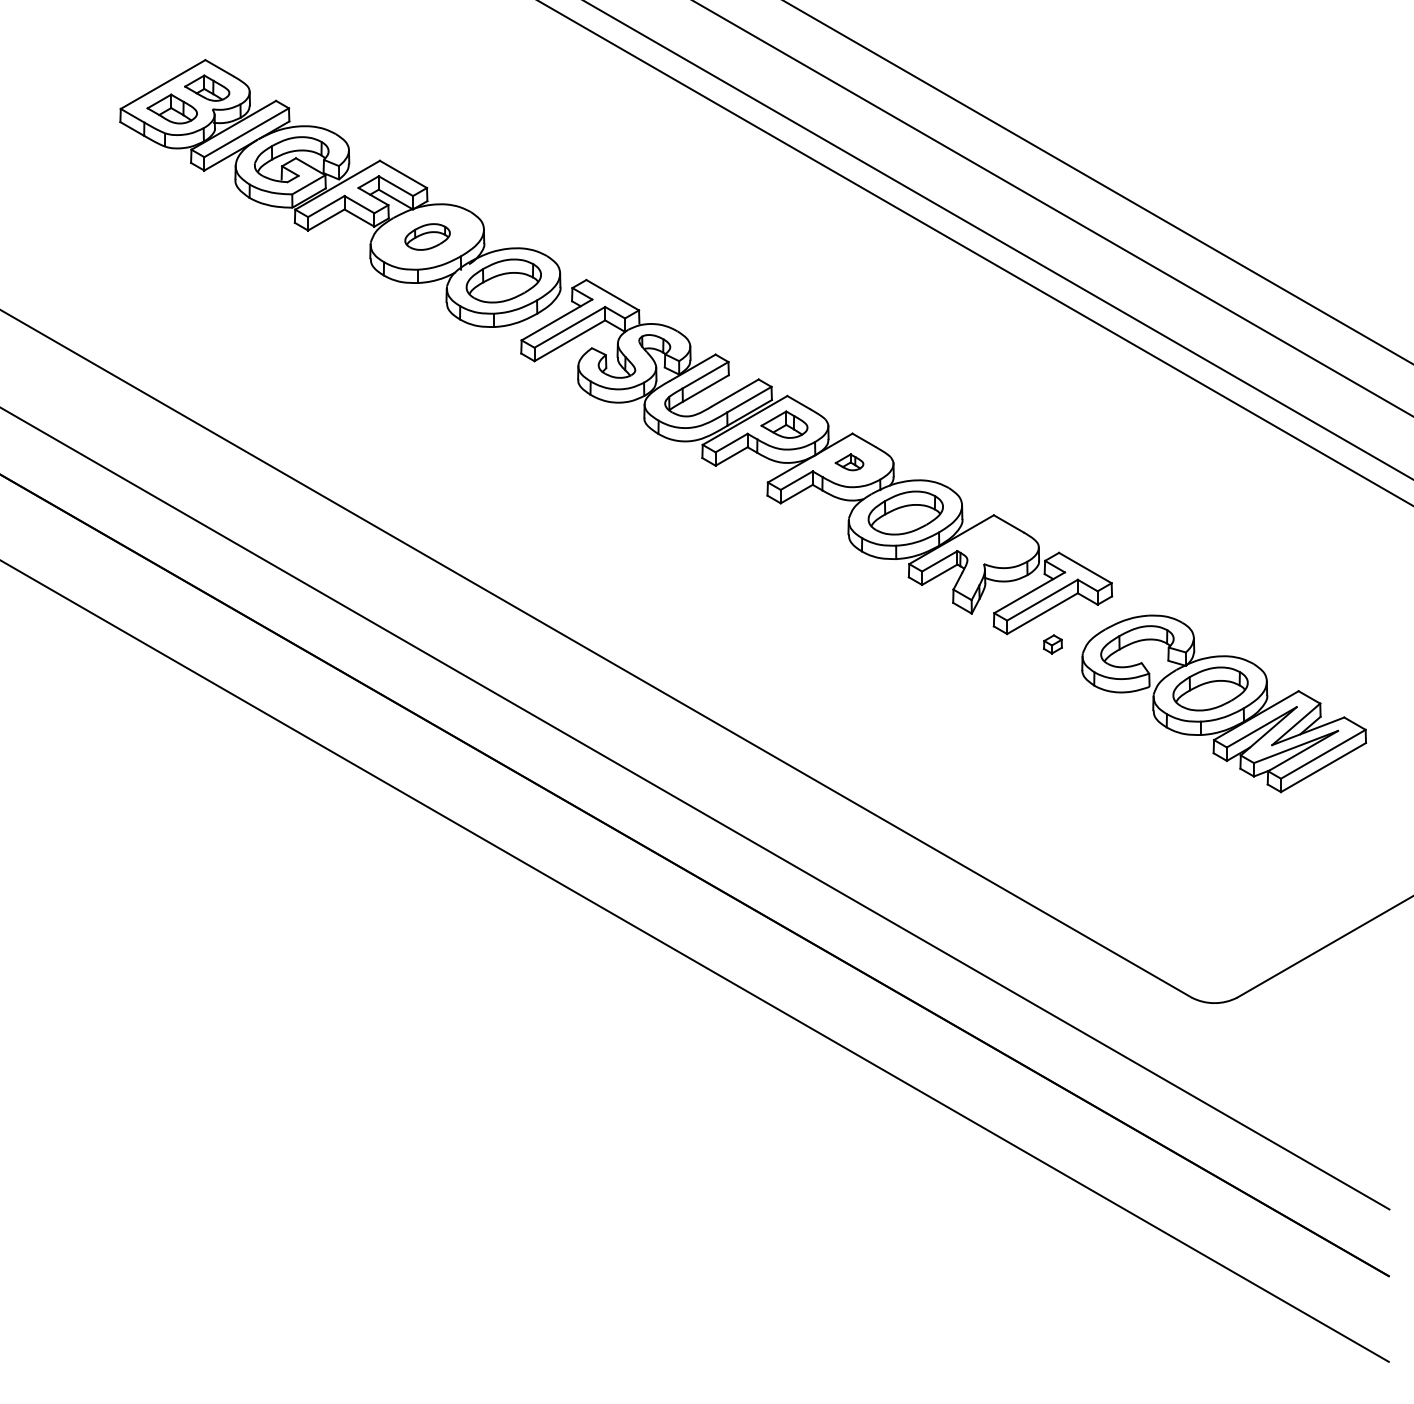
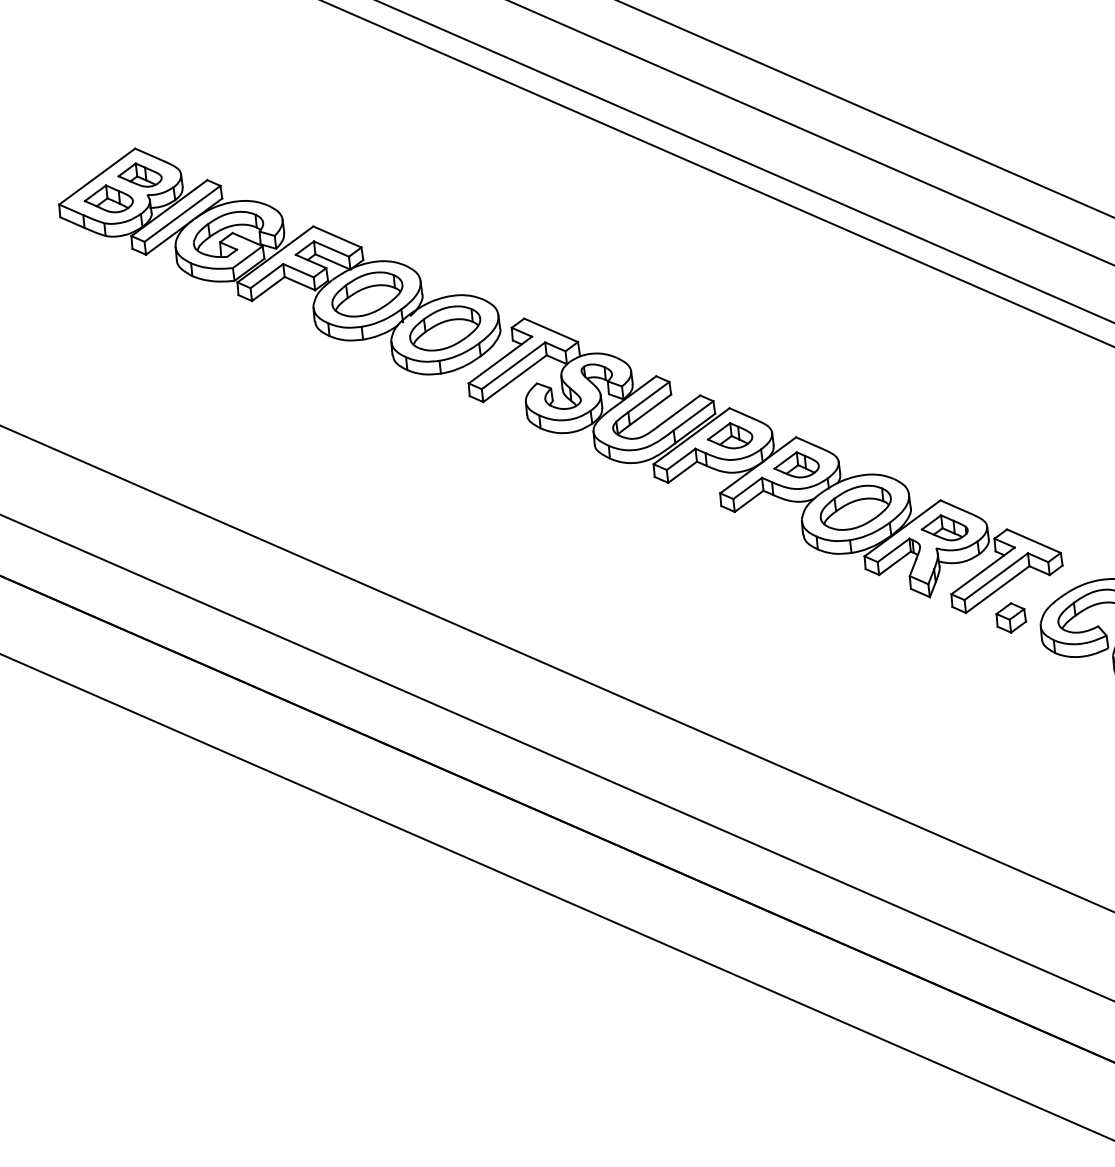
part: (427, 236) -> (367, 293), size x1.67
part: (849, 462) -> (796, 465), size x1.67
part: (994, 543) -> (944, 527), added
part: (1052, 644) -> (1010, 618), size x1.67

